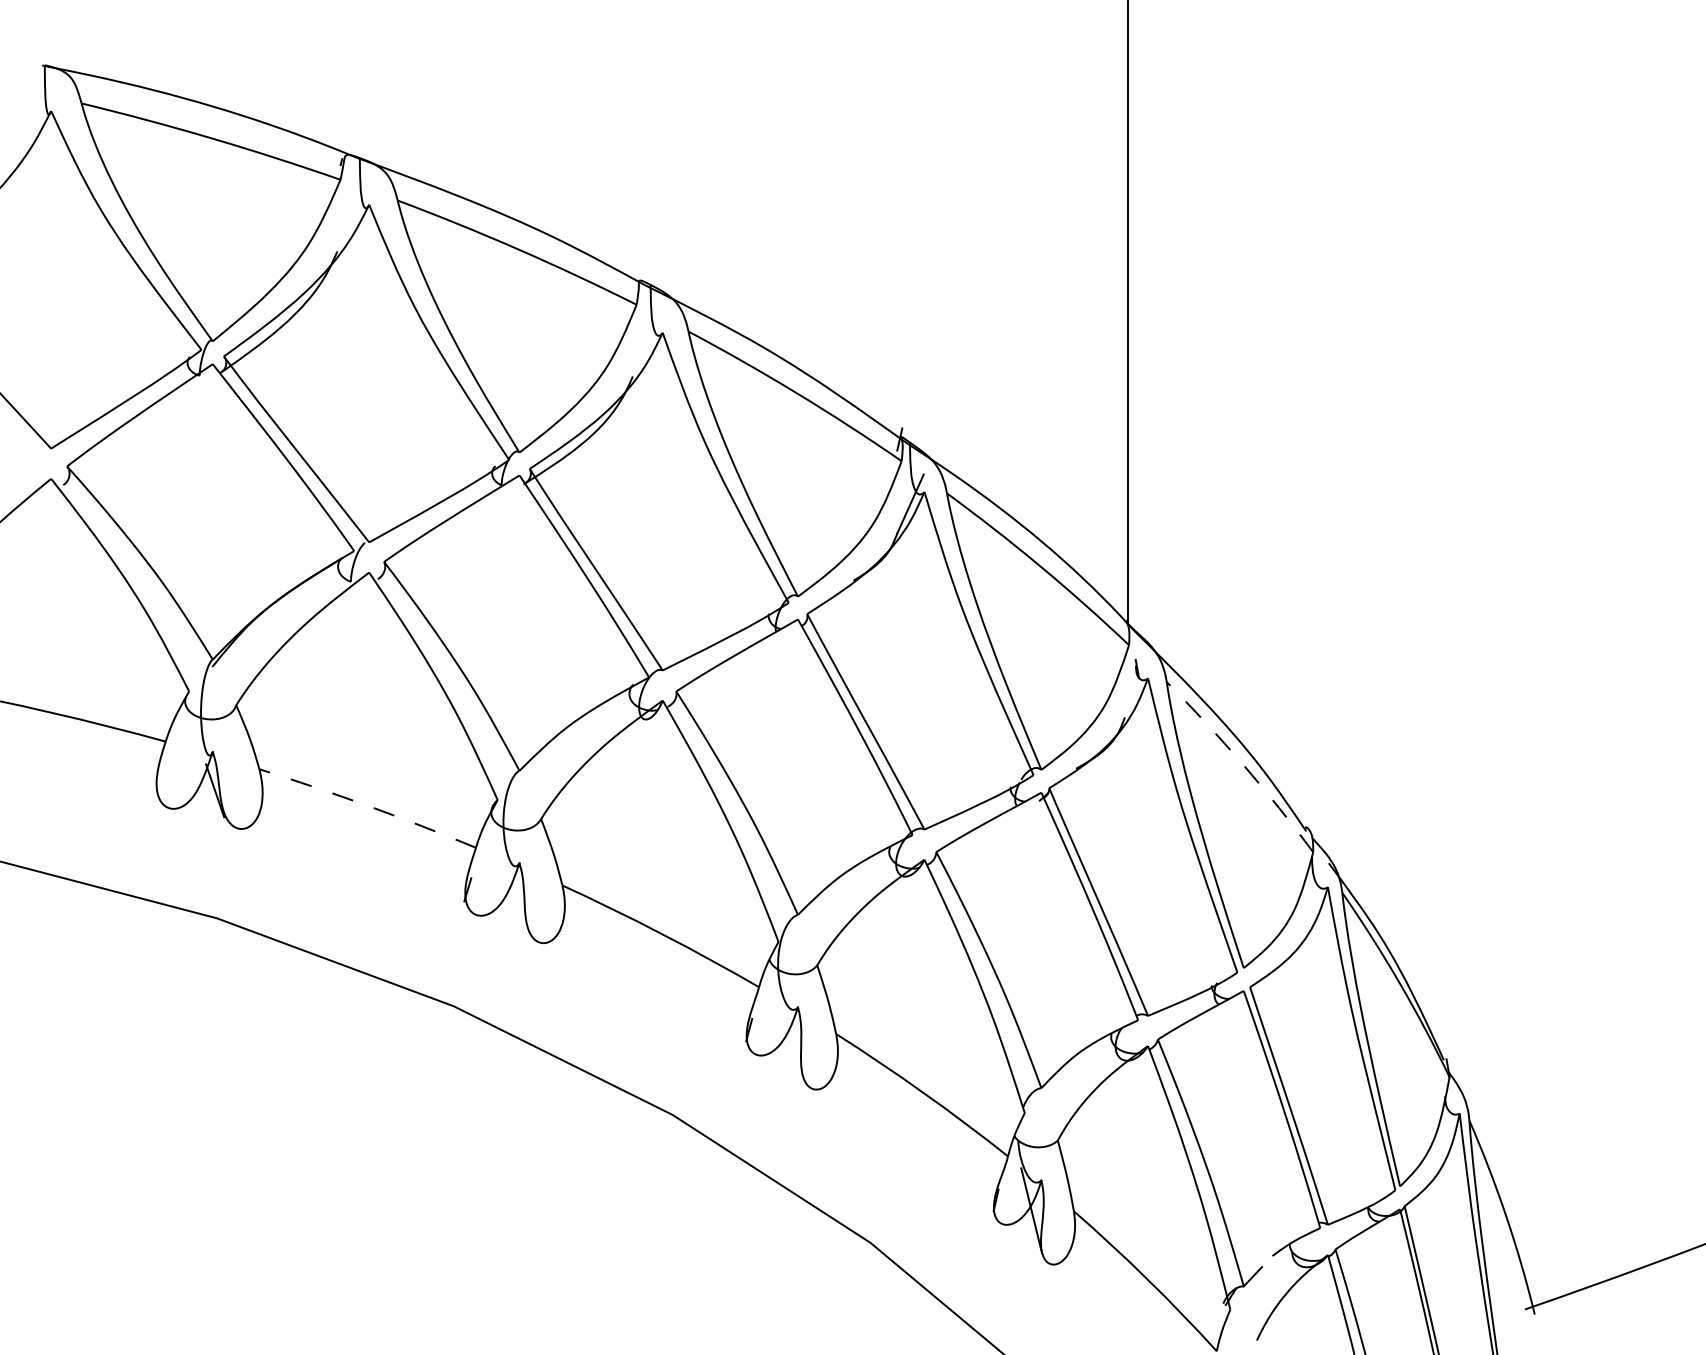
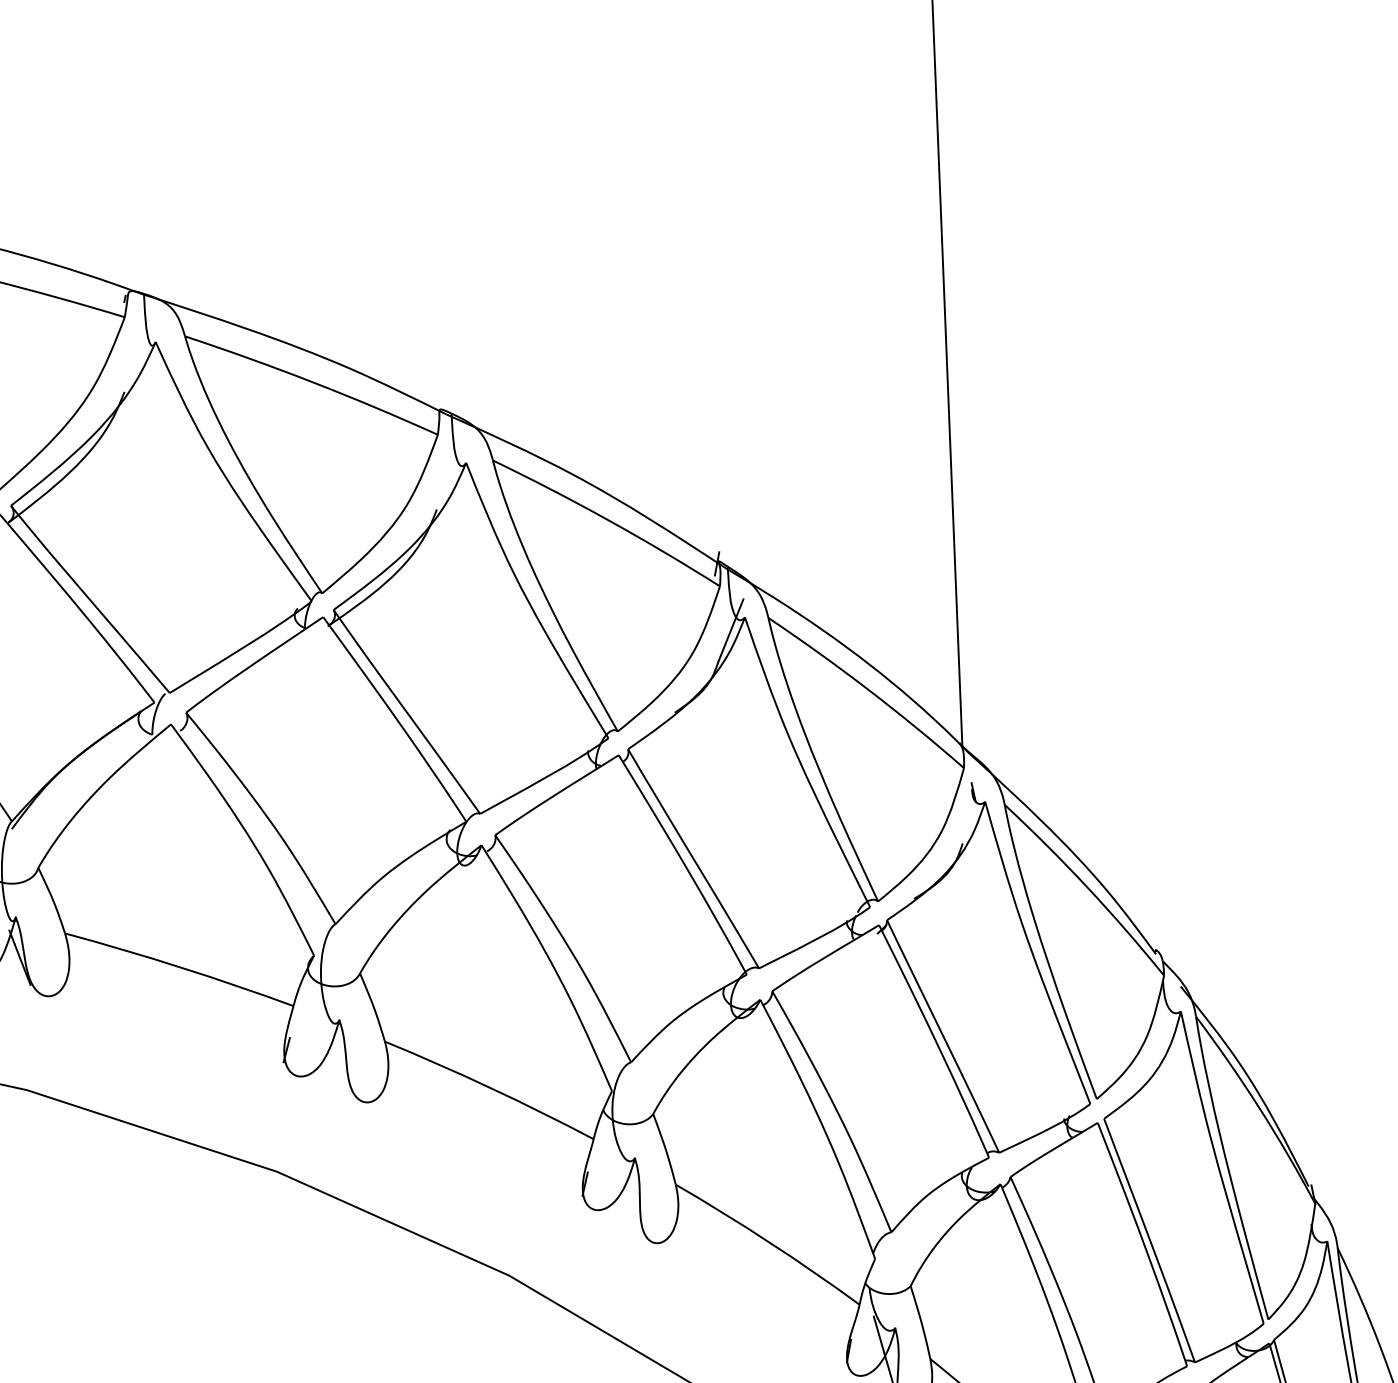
arc: (1242, 764) -> (1086, 887), dashed -> solid
arc: (368, 806) -> (180, 967), dashed -> solid

